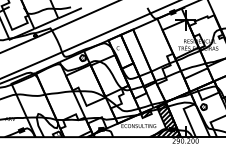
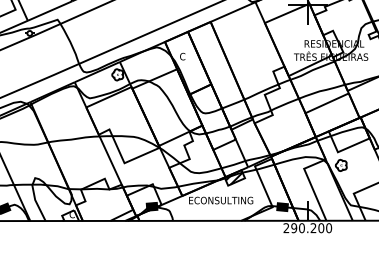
hatch: (165, 120) -> (270, 190), removed

